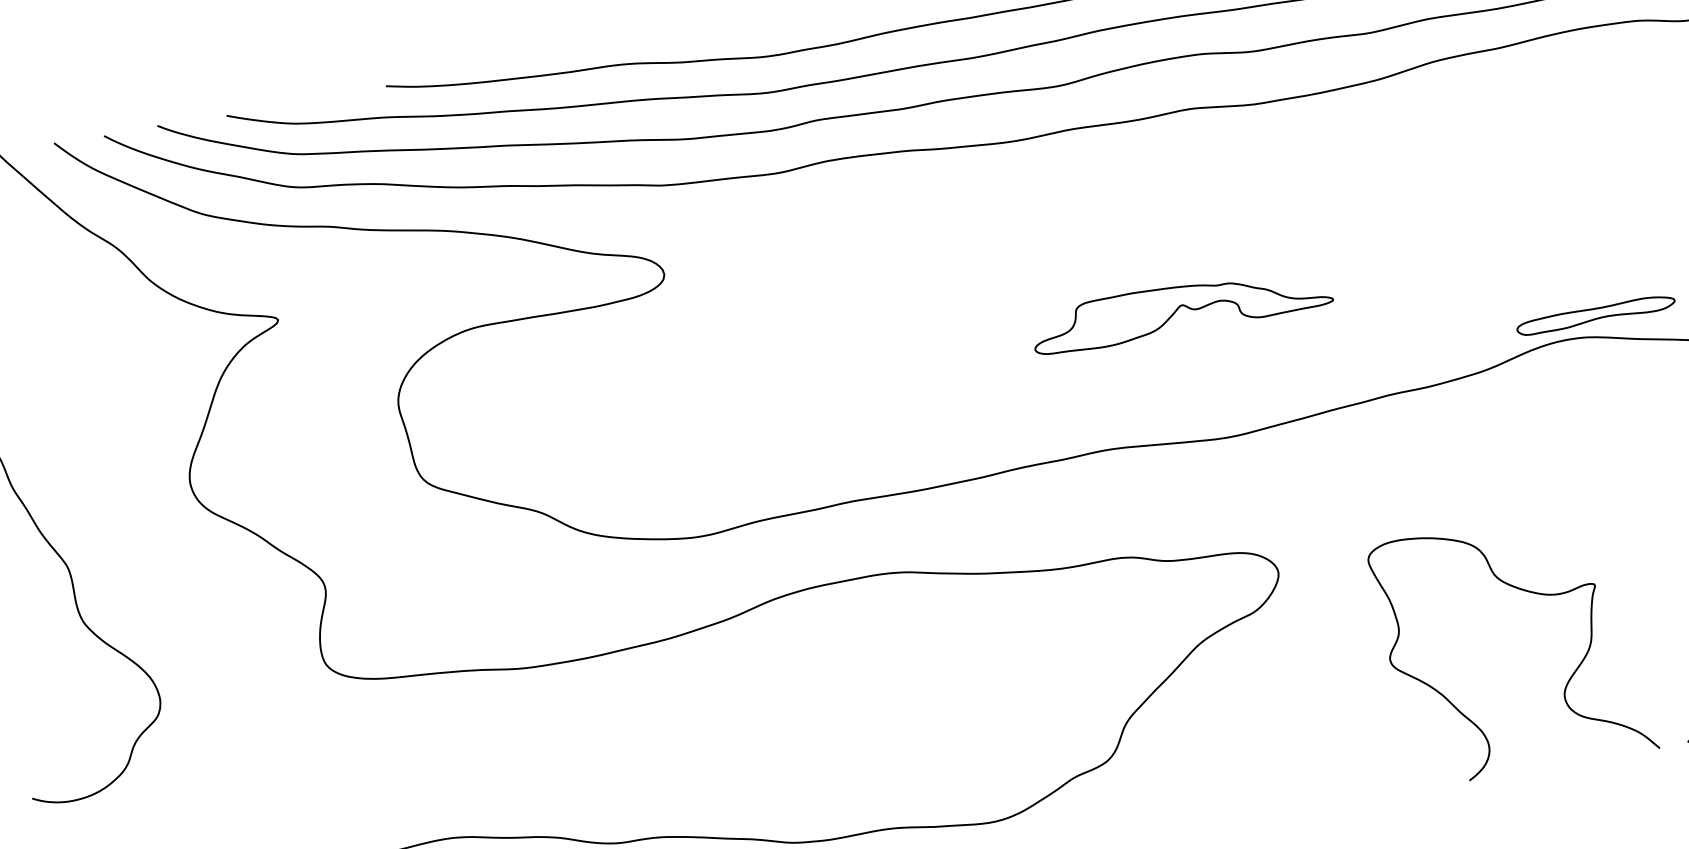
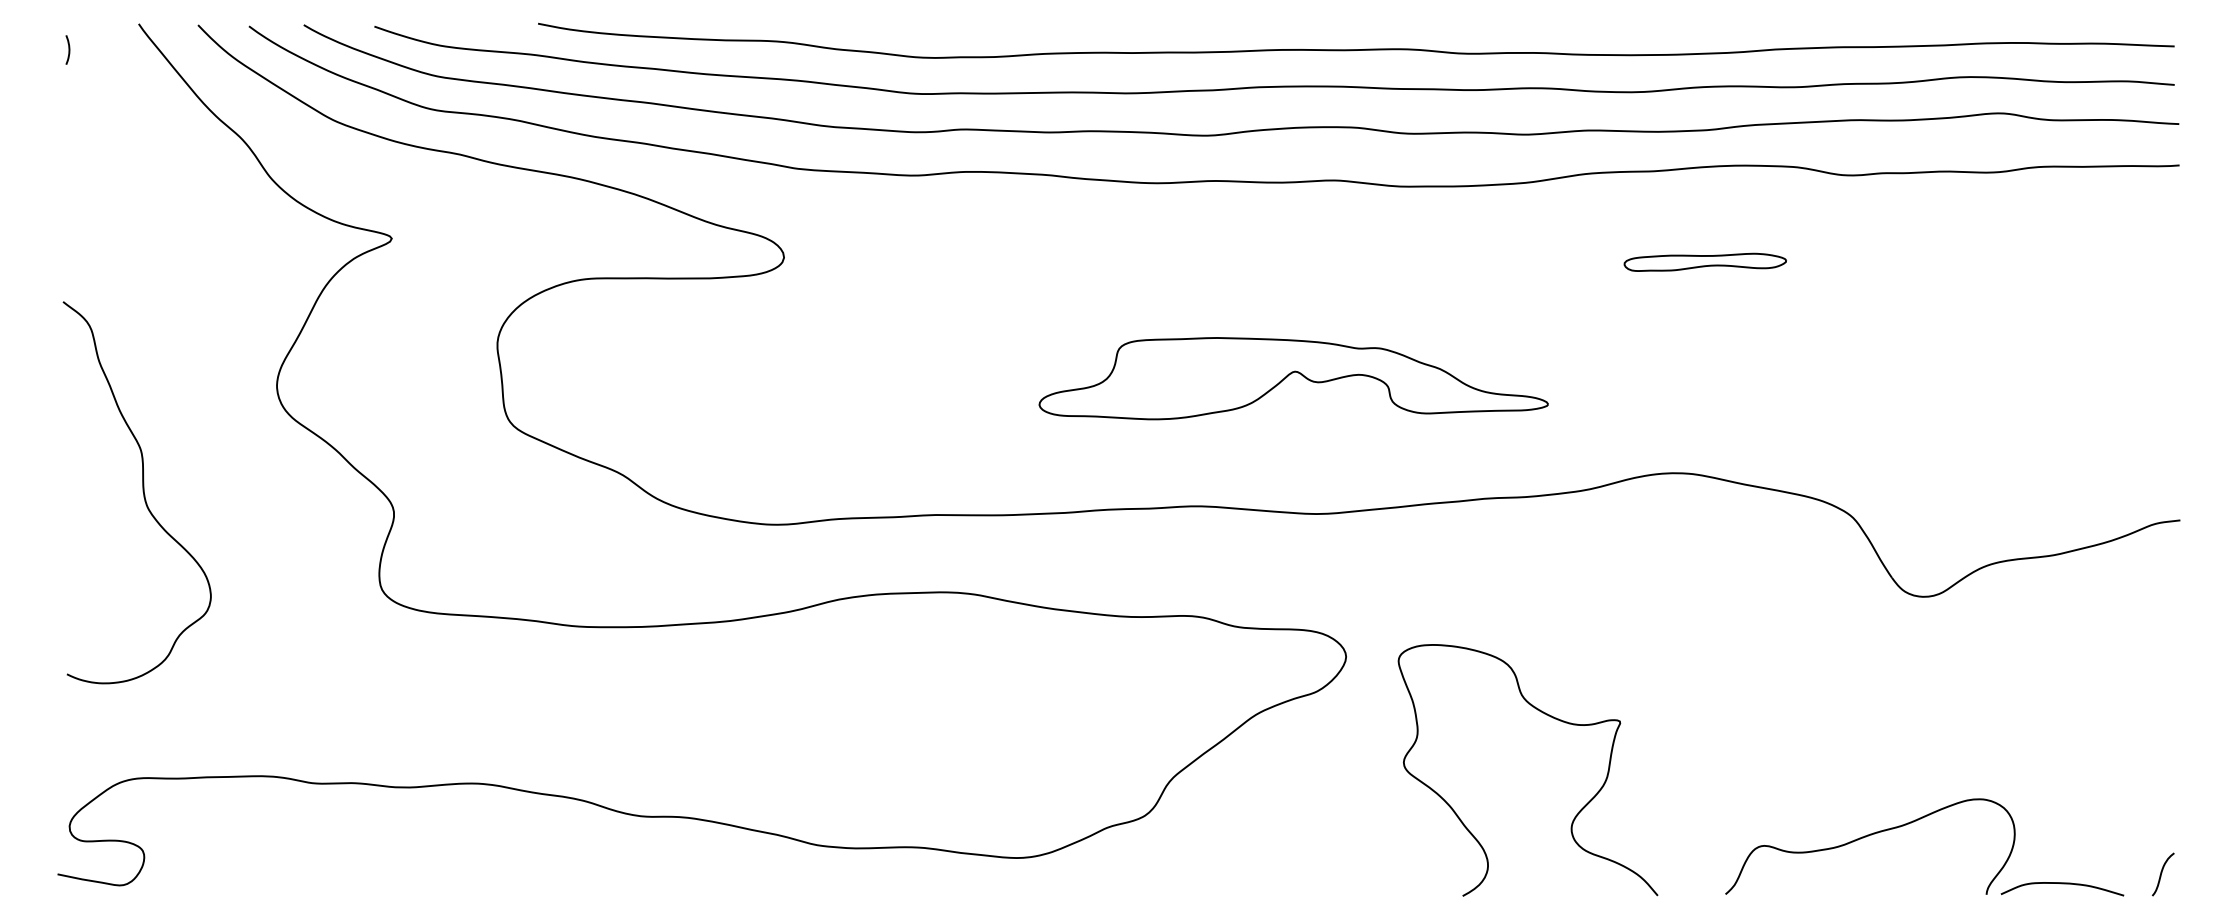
part: (1181, 309) -> (1293, 378), size x1.67
part: (1595, 314) -> (1704, 261), moved
curve: (1528, 592) -> (1552, 718), moved

